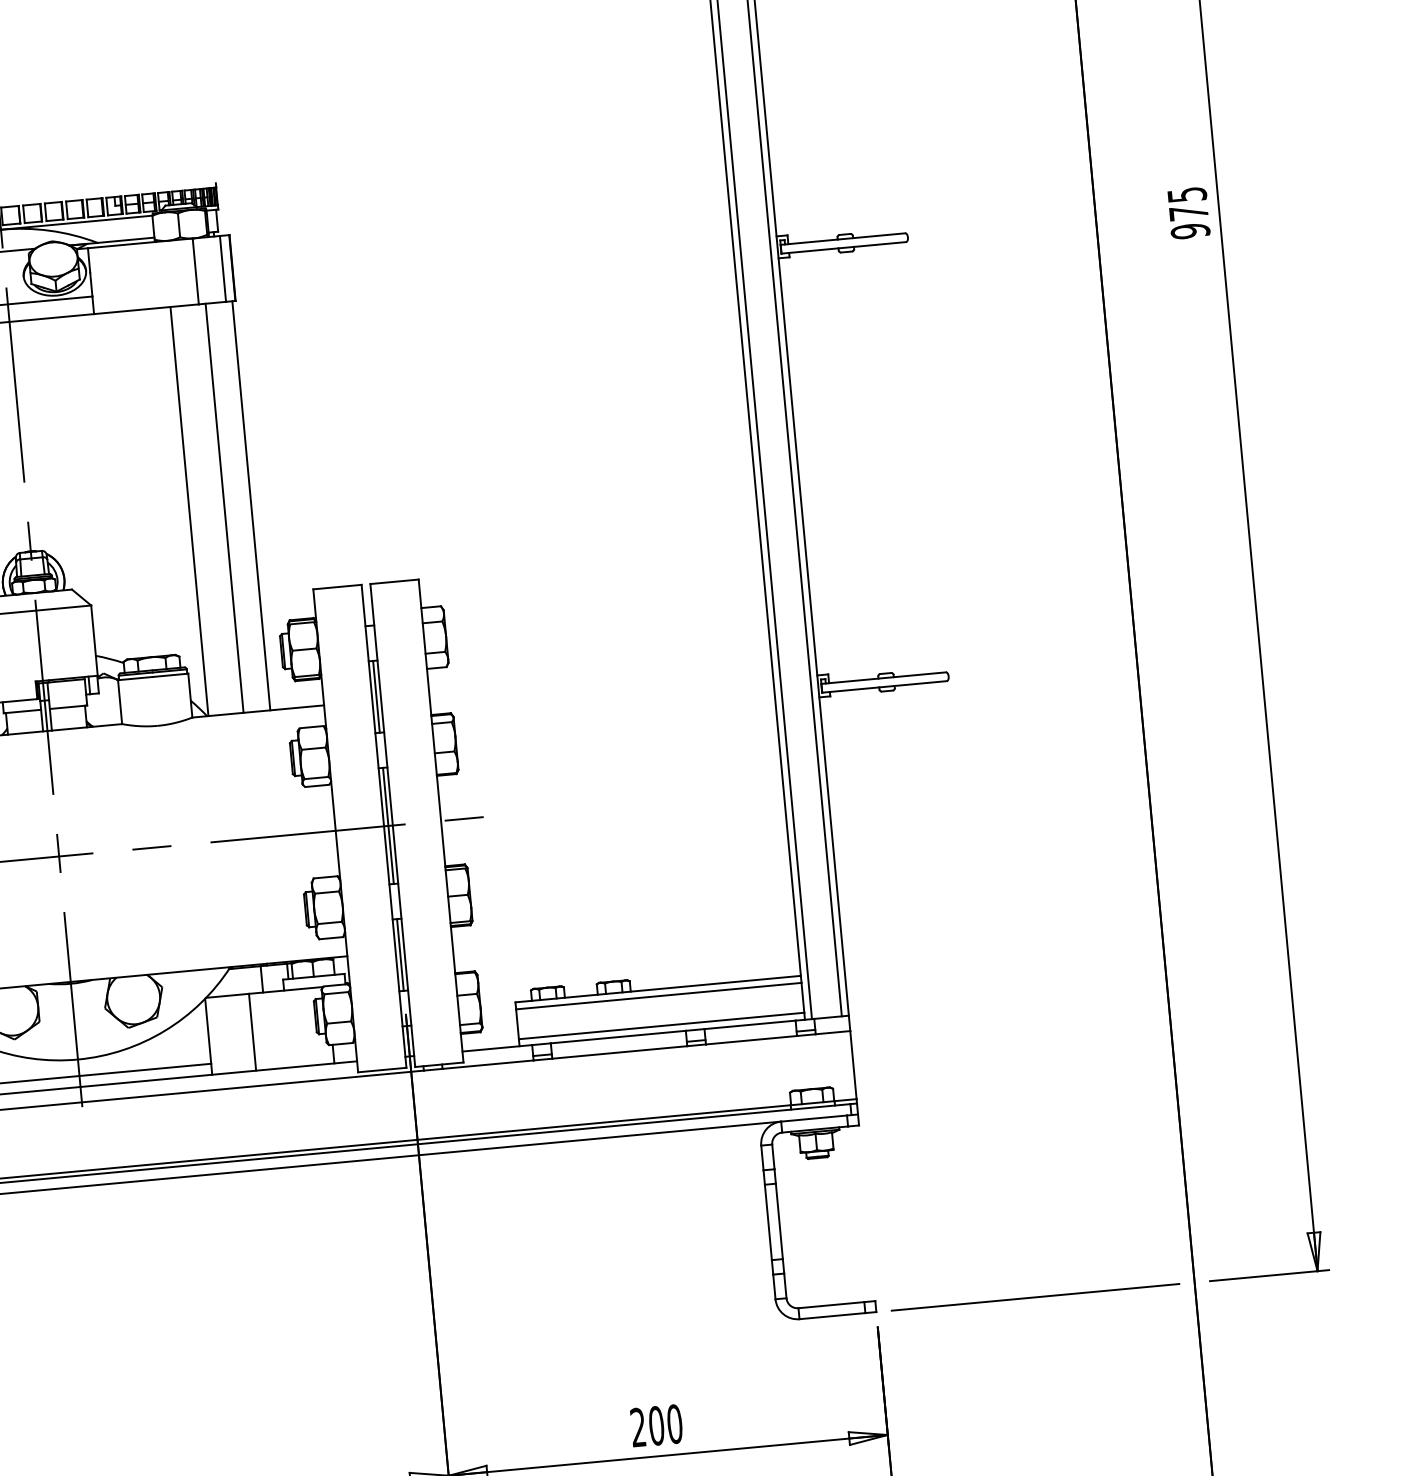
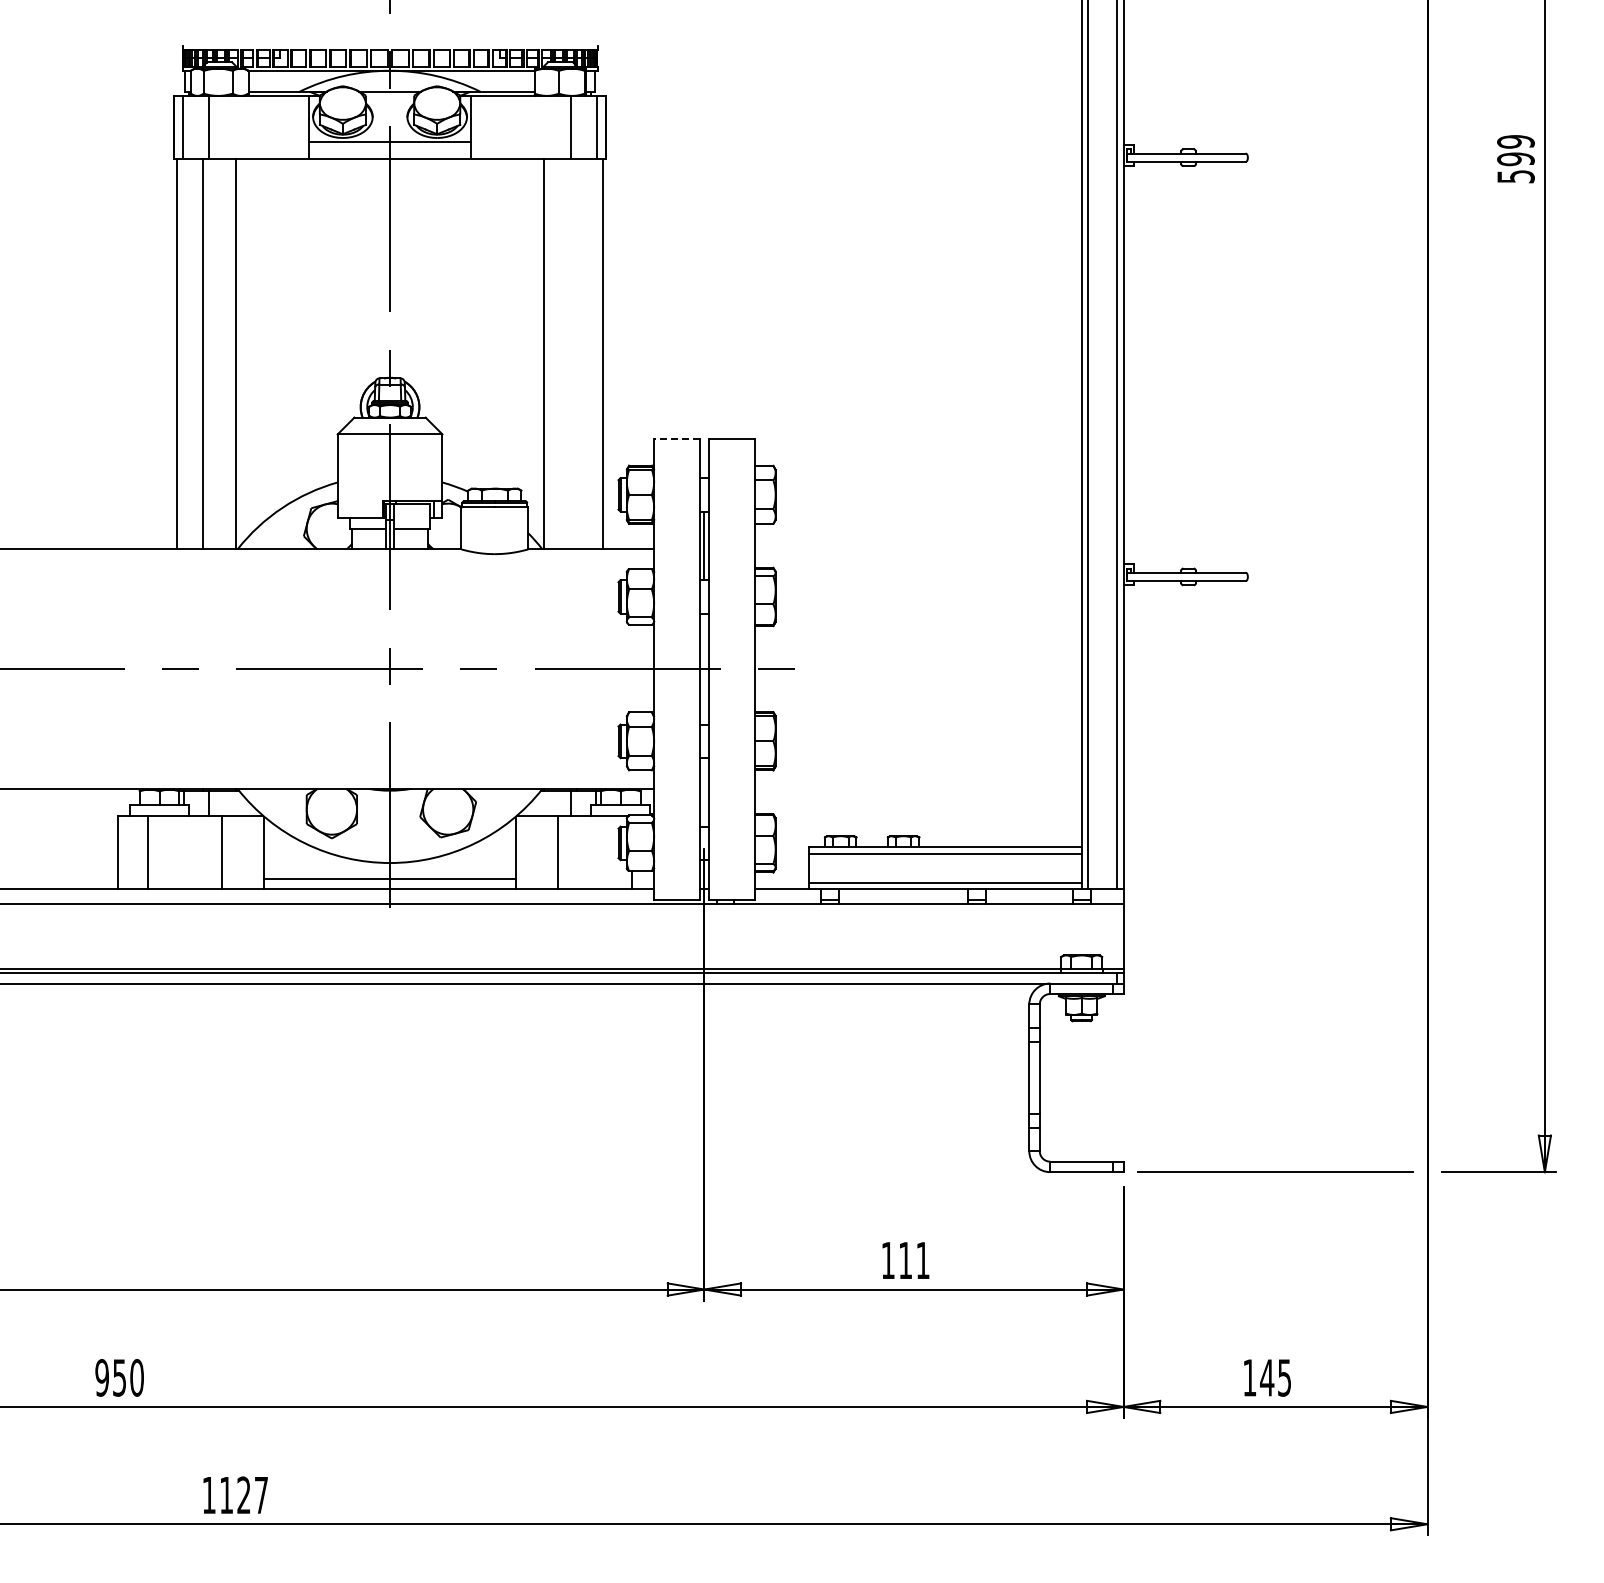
text: (1188, 213) -> (1515, 159), 975 -> 599
line: (224, 507) -> (577, 353), removed
line: (336, 587) -> (676, 438), solid -> dashed
line: (388, 825) -> (704, 668), removed
line: (400, 955) -> (704, 792), removed
text: (656, 1425) -> (905, 1260), 200 -> 111

